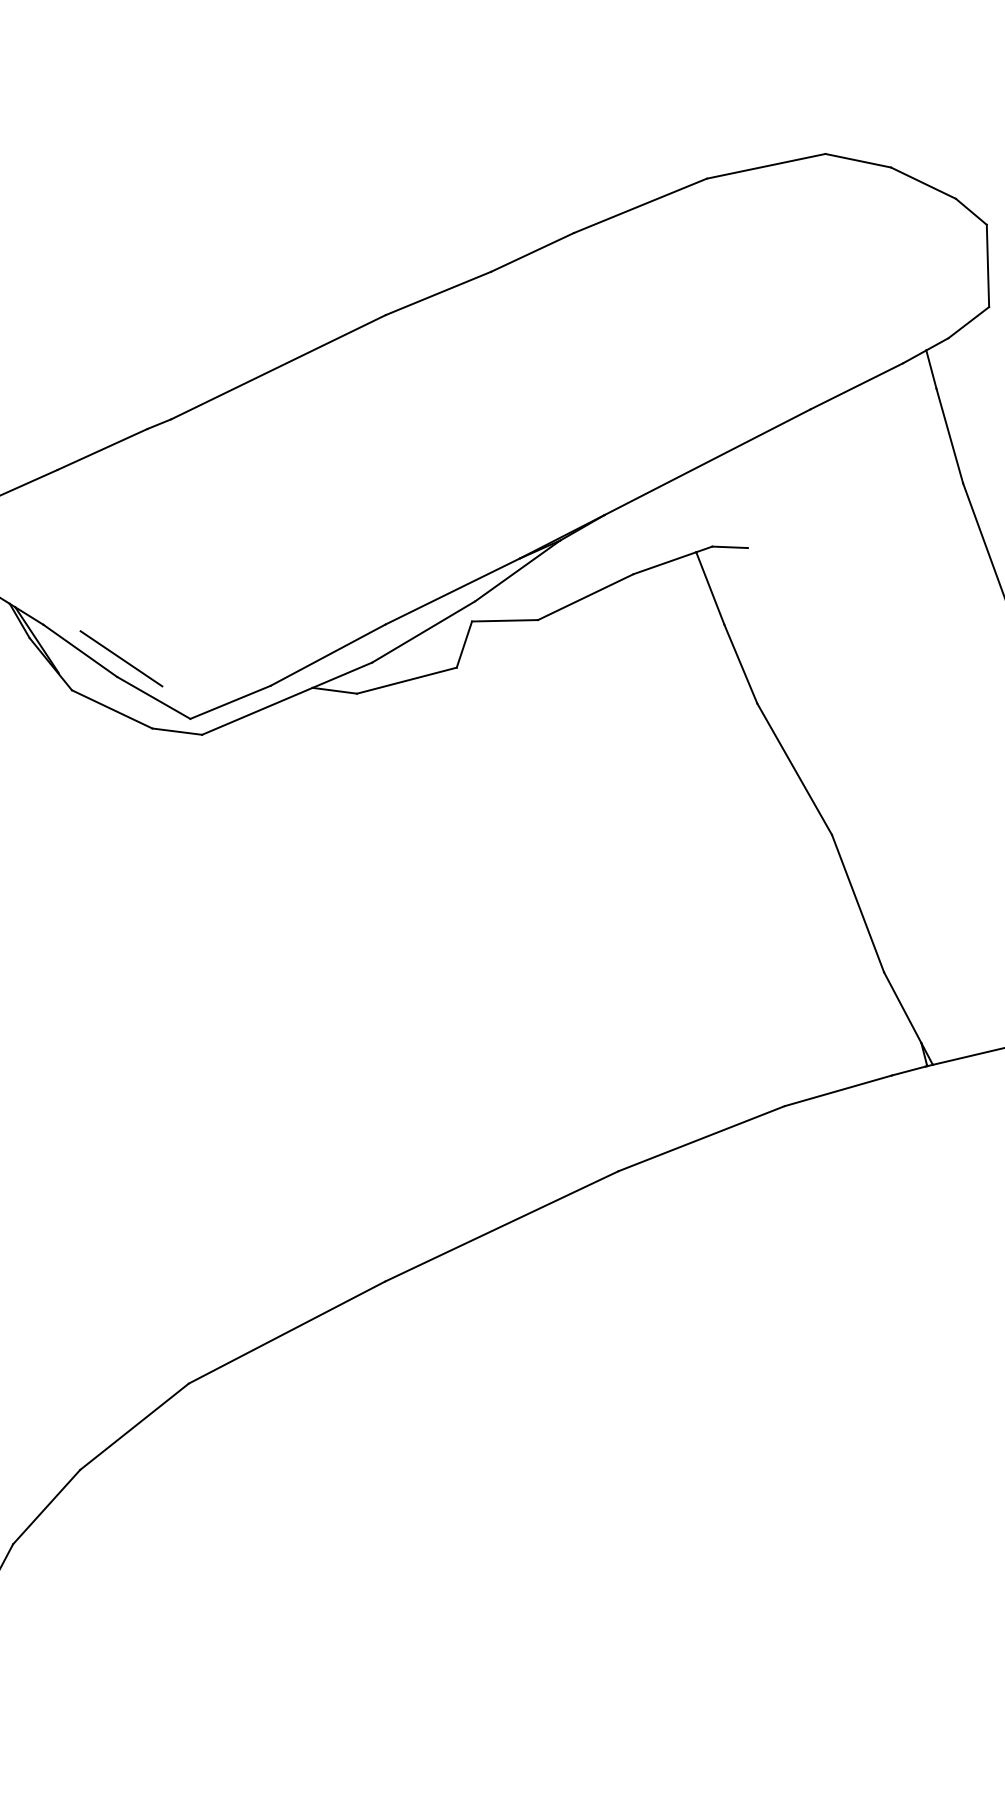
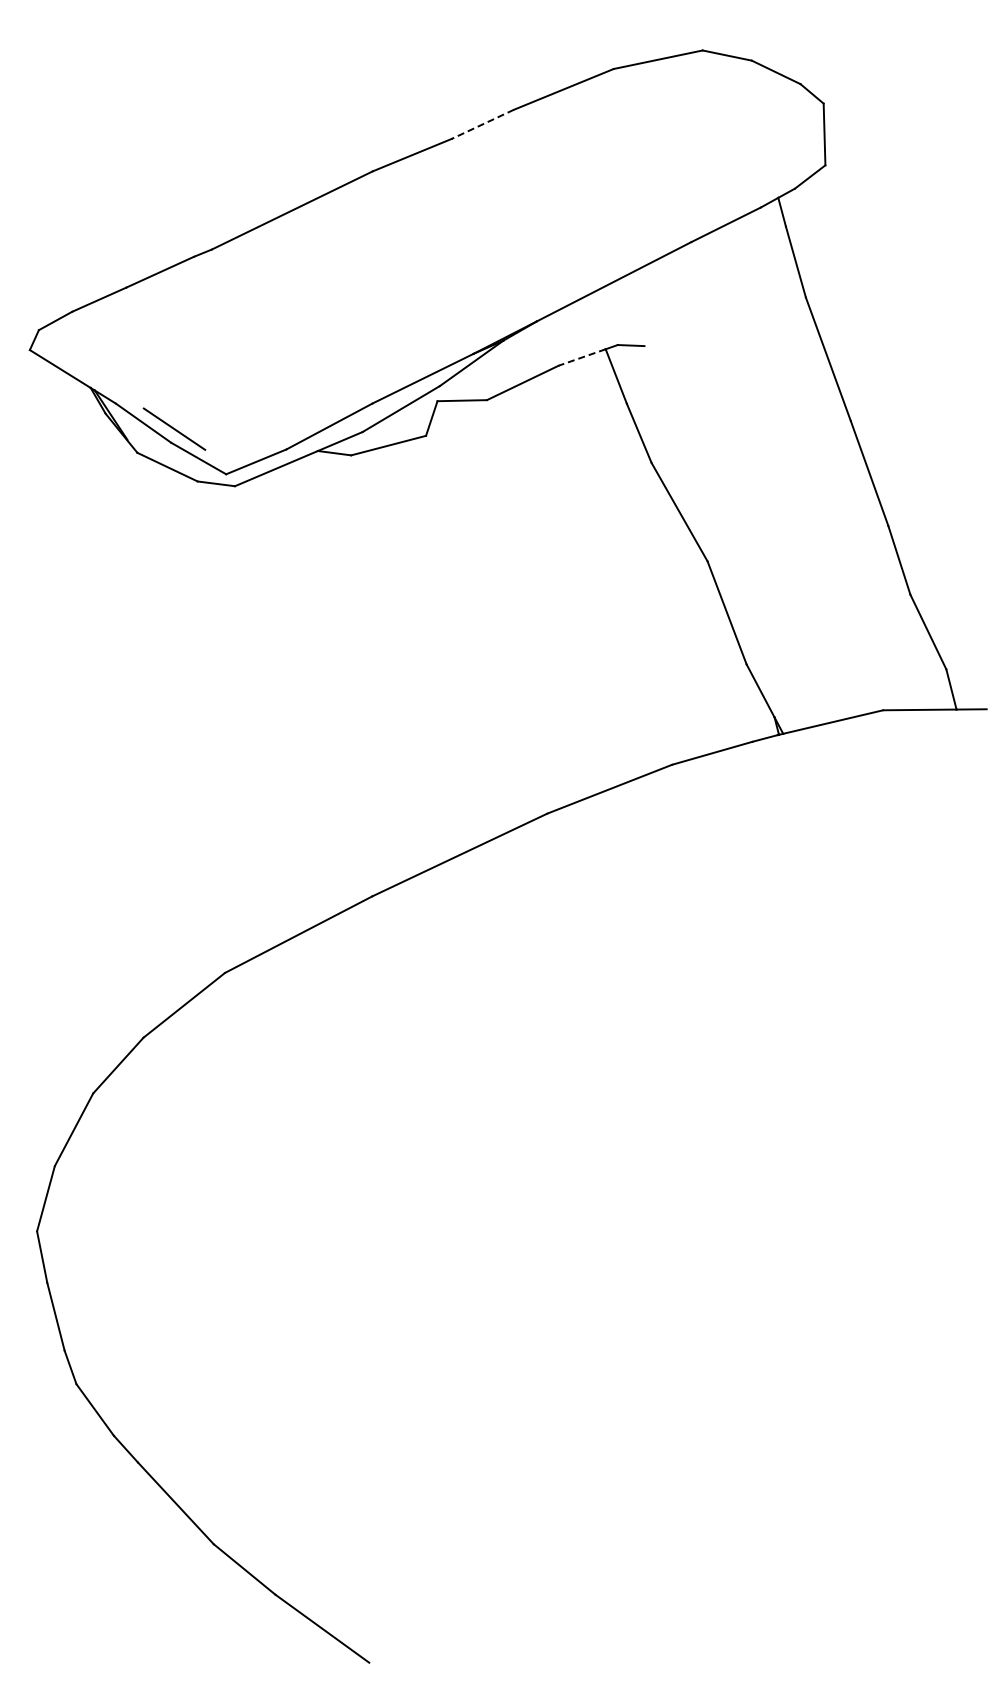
line: (532, 252) -> (482, 124), solid -> dashed
line: (665, 563) -> (582, 357), solid -> dashed

